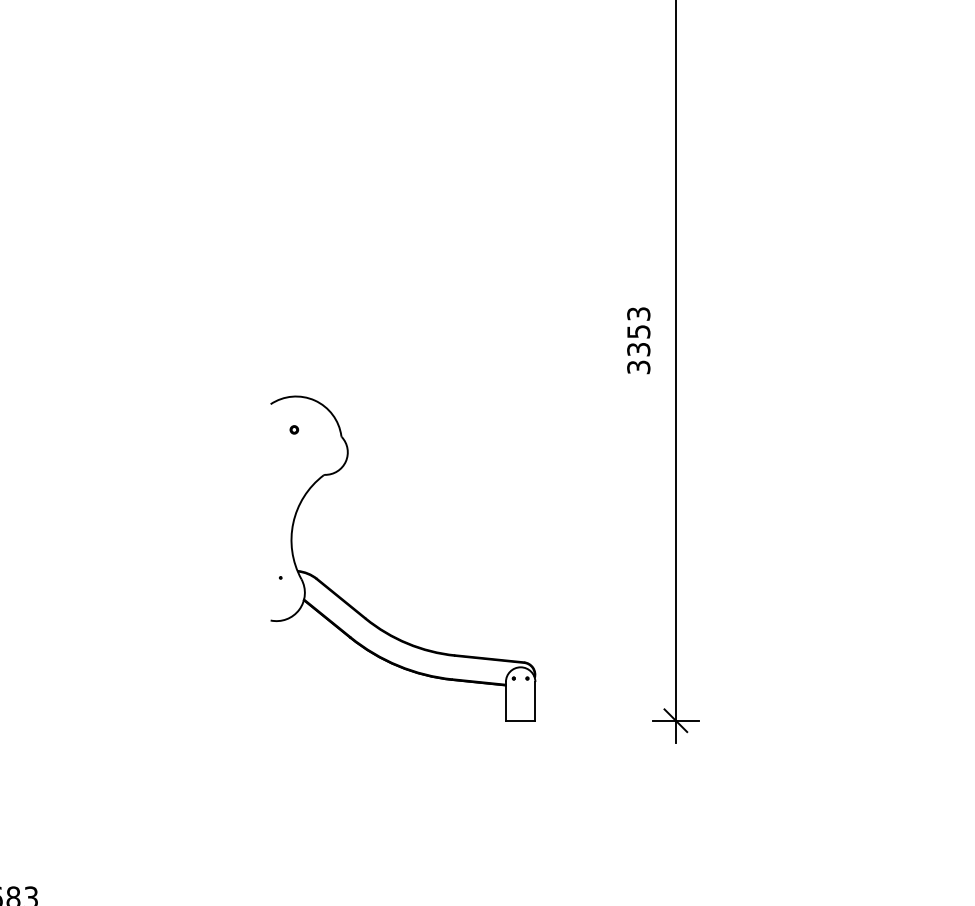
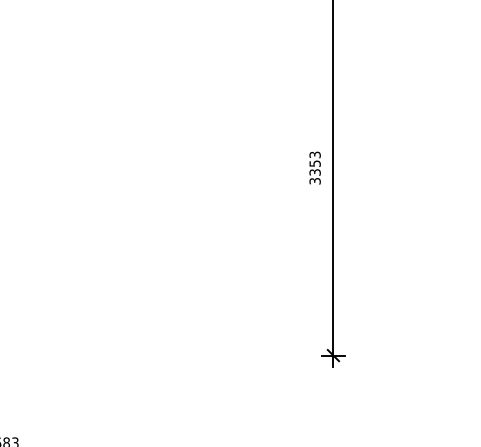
part: (355, 607) -> (175, 299), removed

